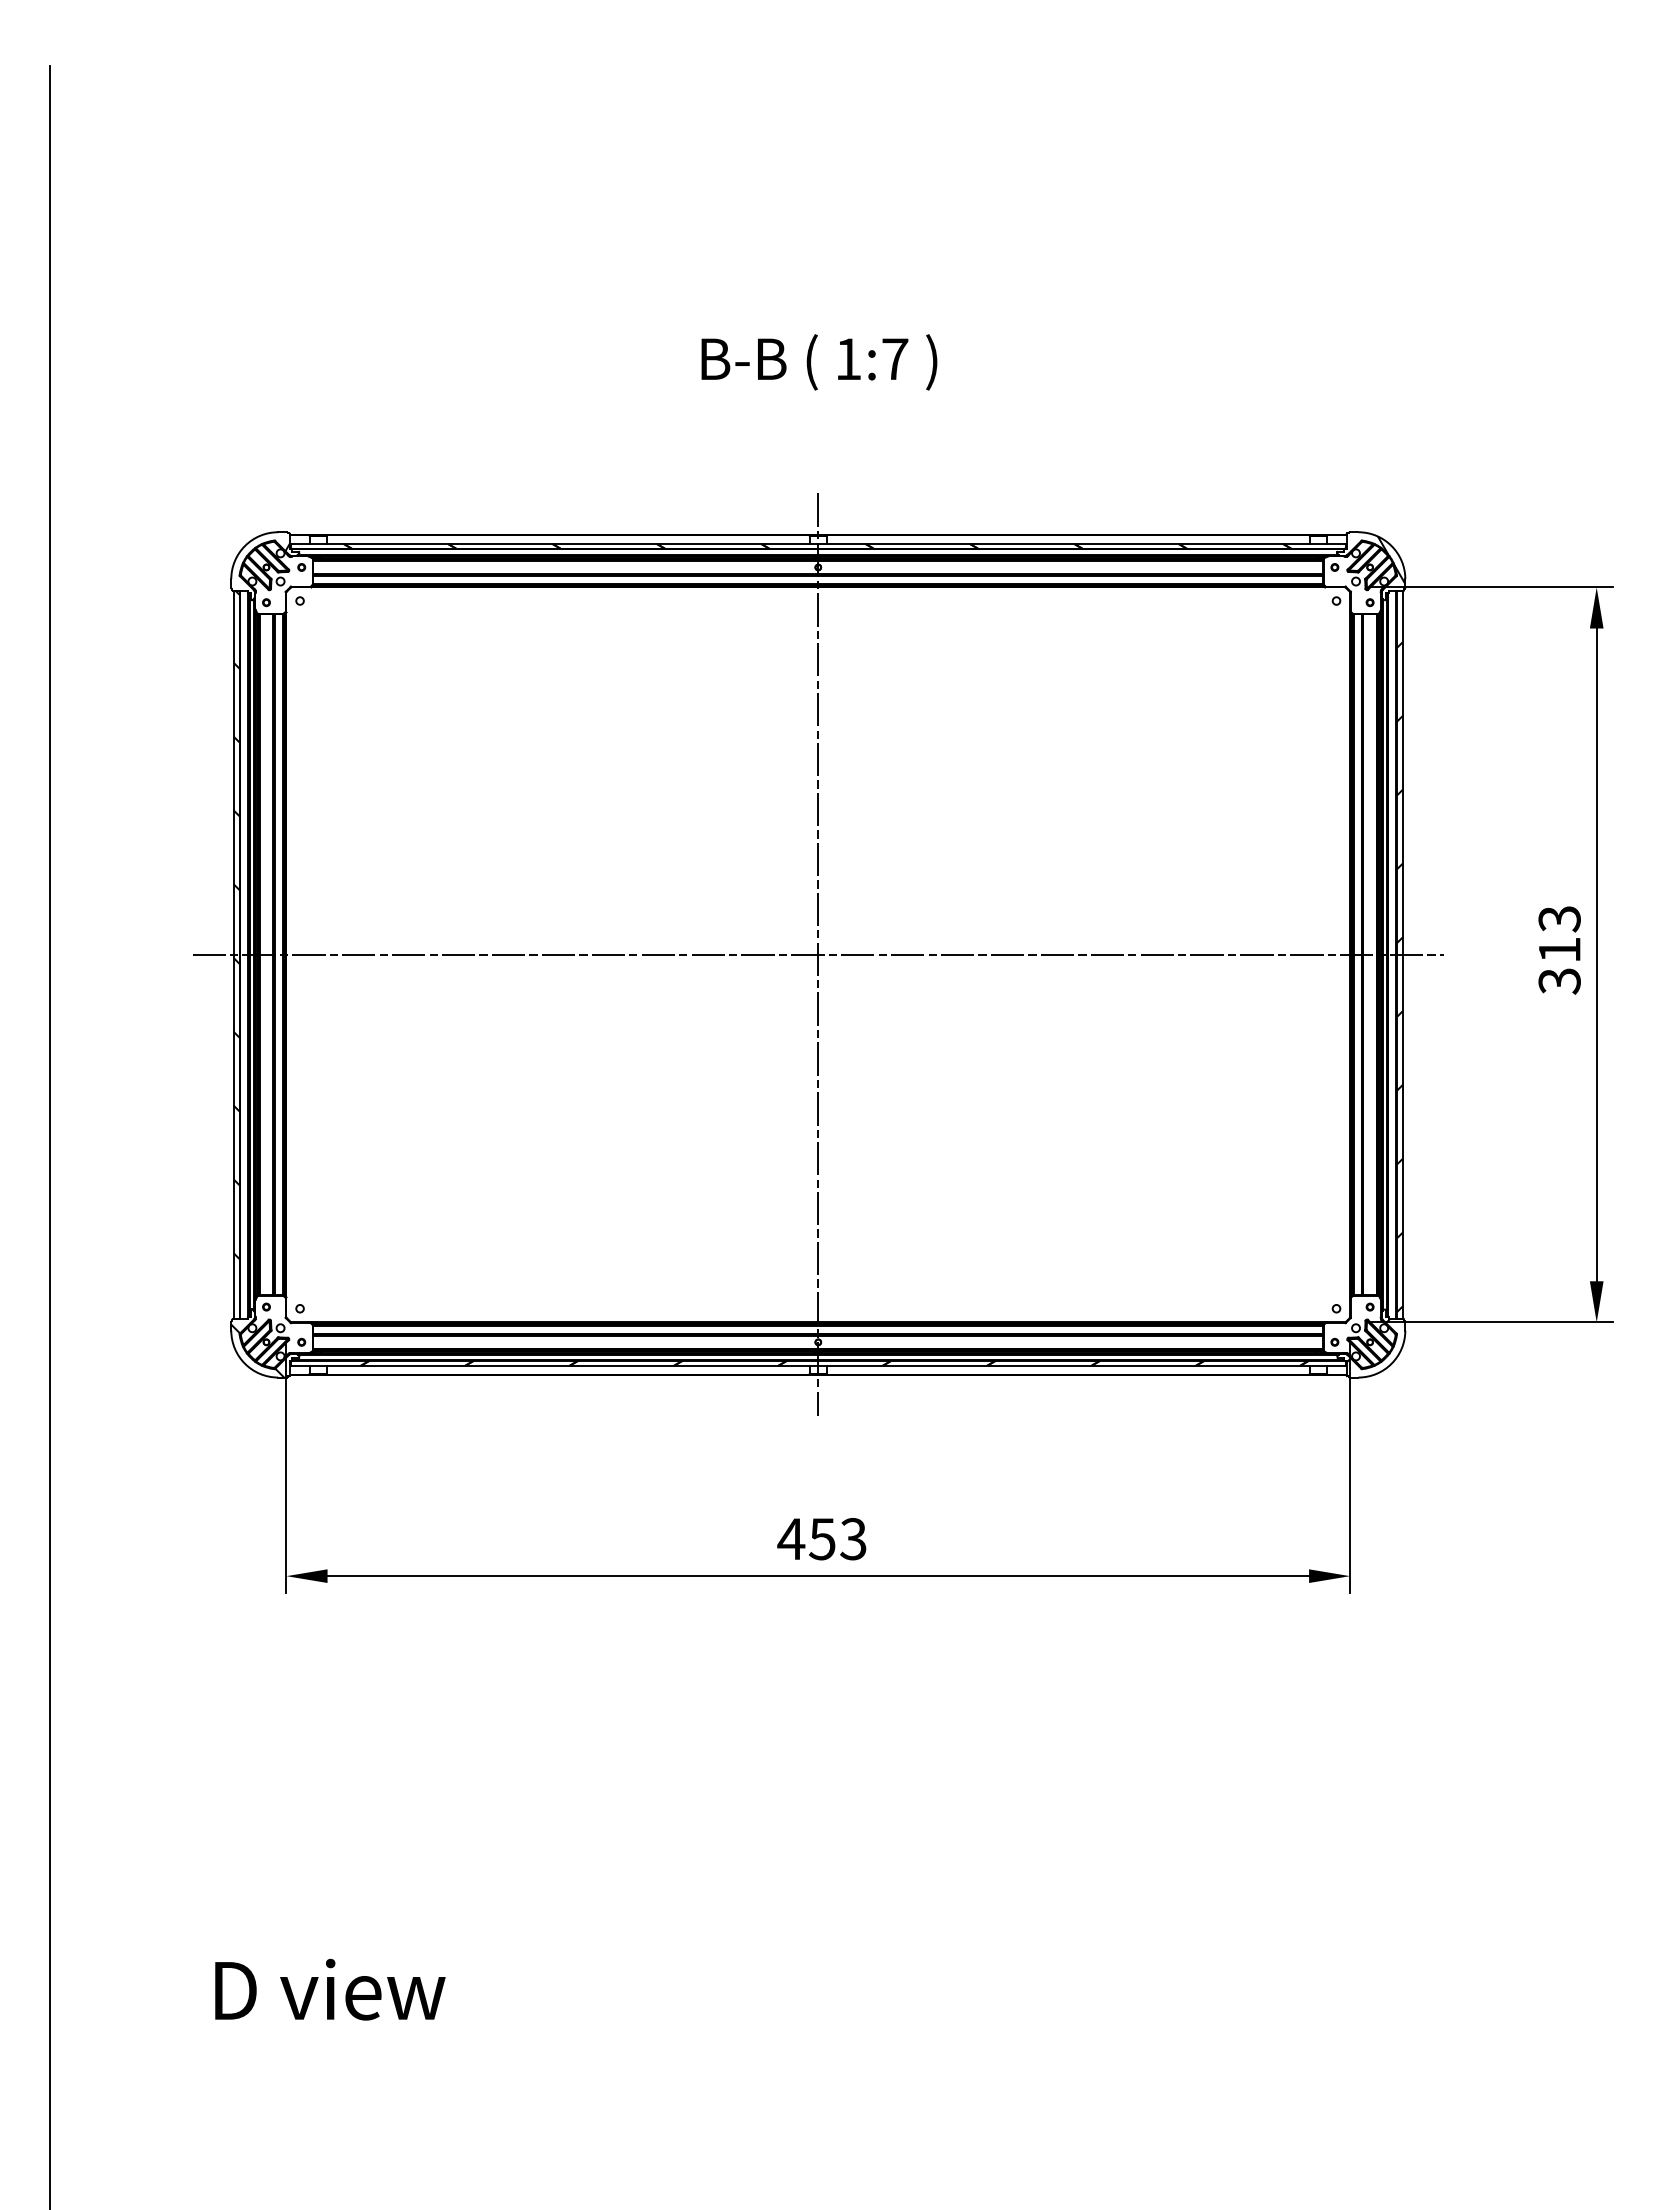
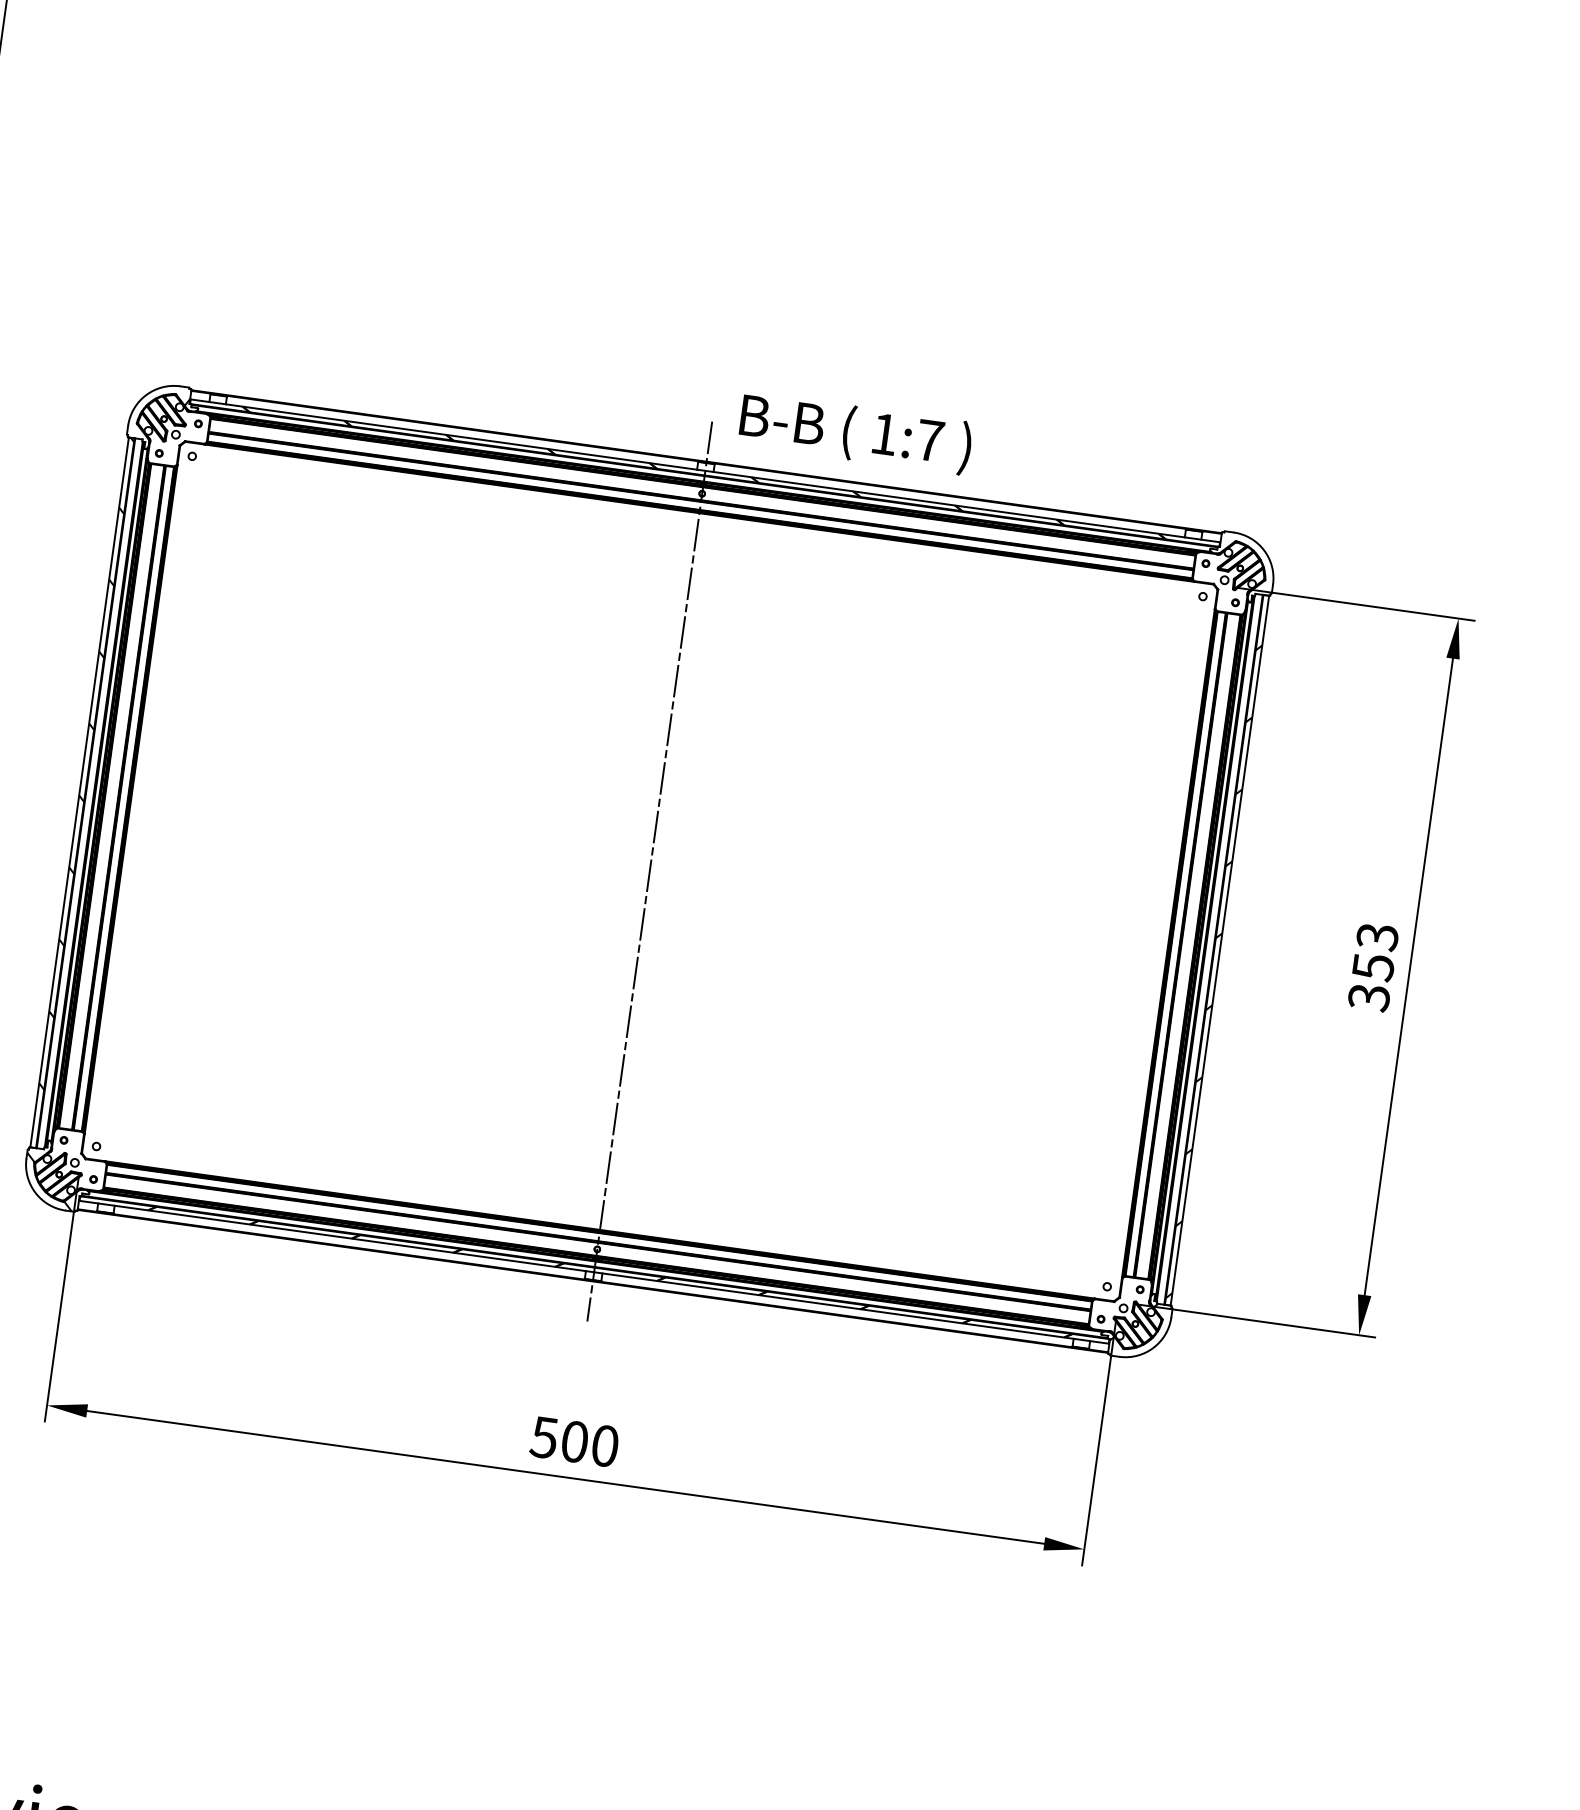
text: (819, 362) -> (855, 433), moved
hatch: (1391, 560) -> (1262, 564), removed
text: (1559, 950) -> (1373, 967), 313 -> 353
line: (818, 954) -> (650, 871), removed
text: (821, 1539) -> (573, 1442), 453 -> 500

